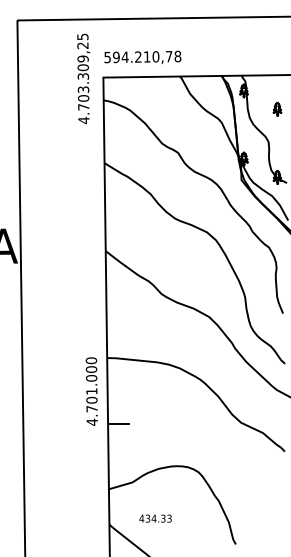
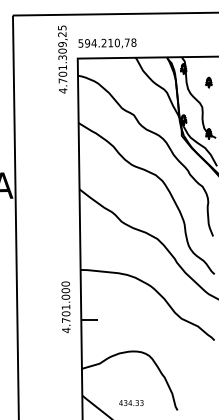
text: (83, 89) -> (62, 67), 4.703.309,25 -> 4.701.309,25
text: (91, 391) -> (65, 307), moved
text: (155, 518) -> (131, 402), moved

